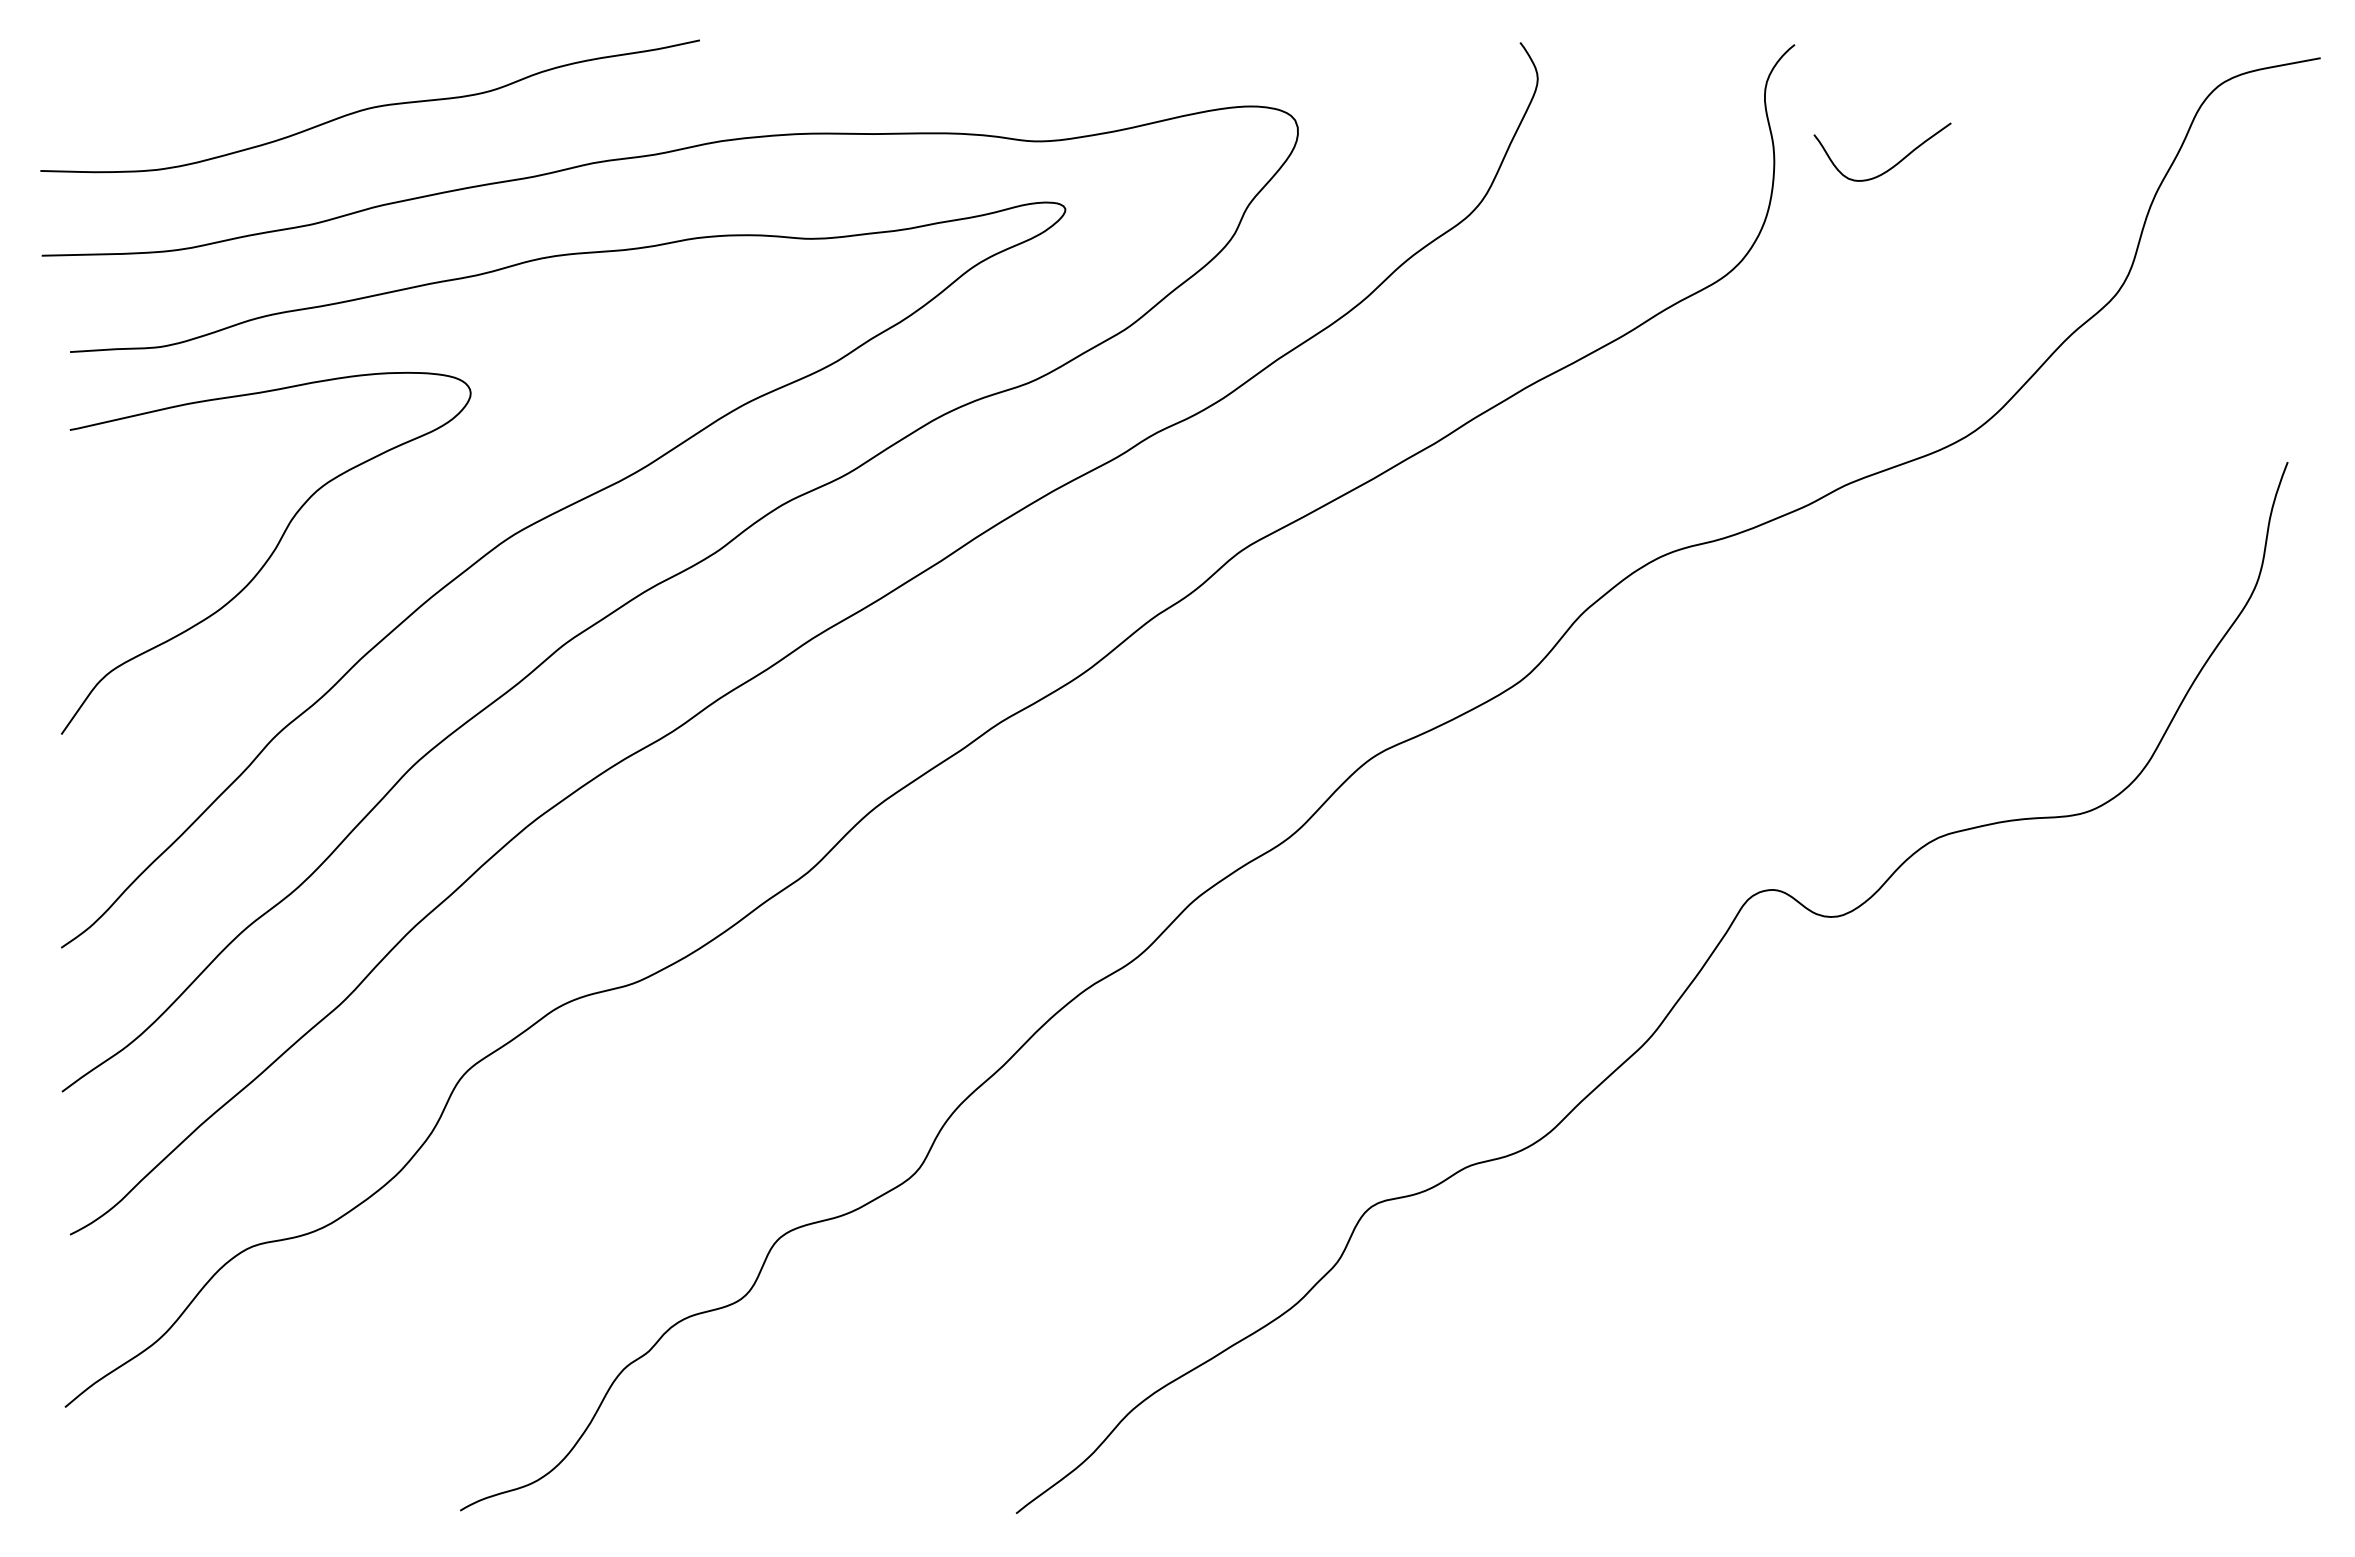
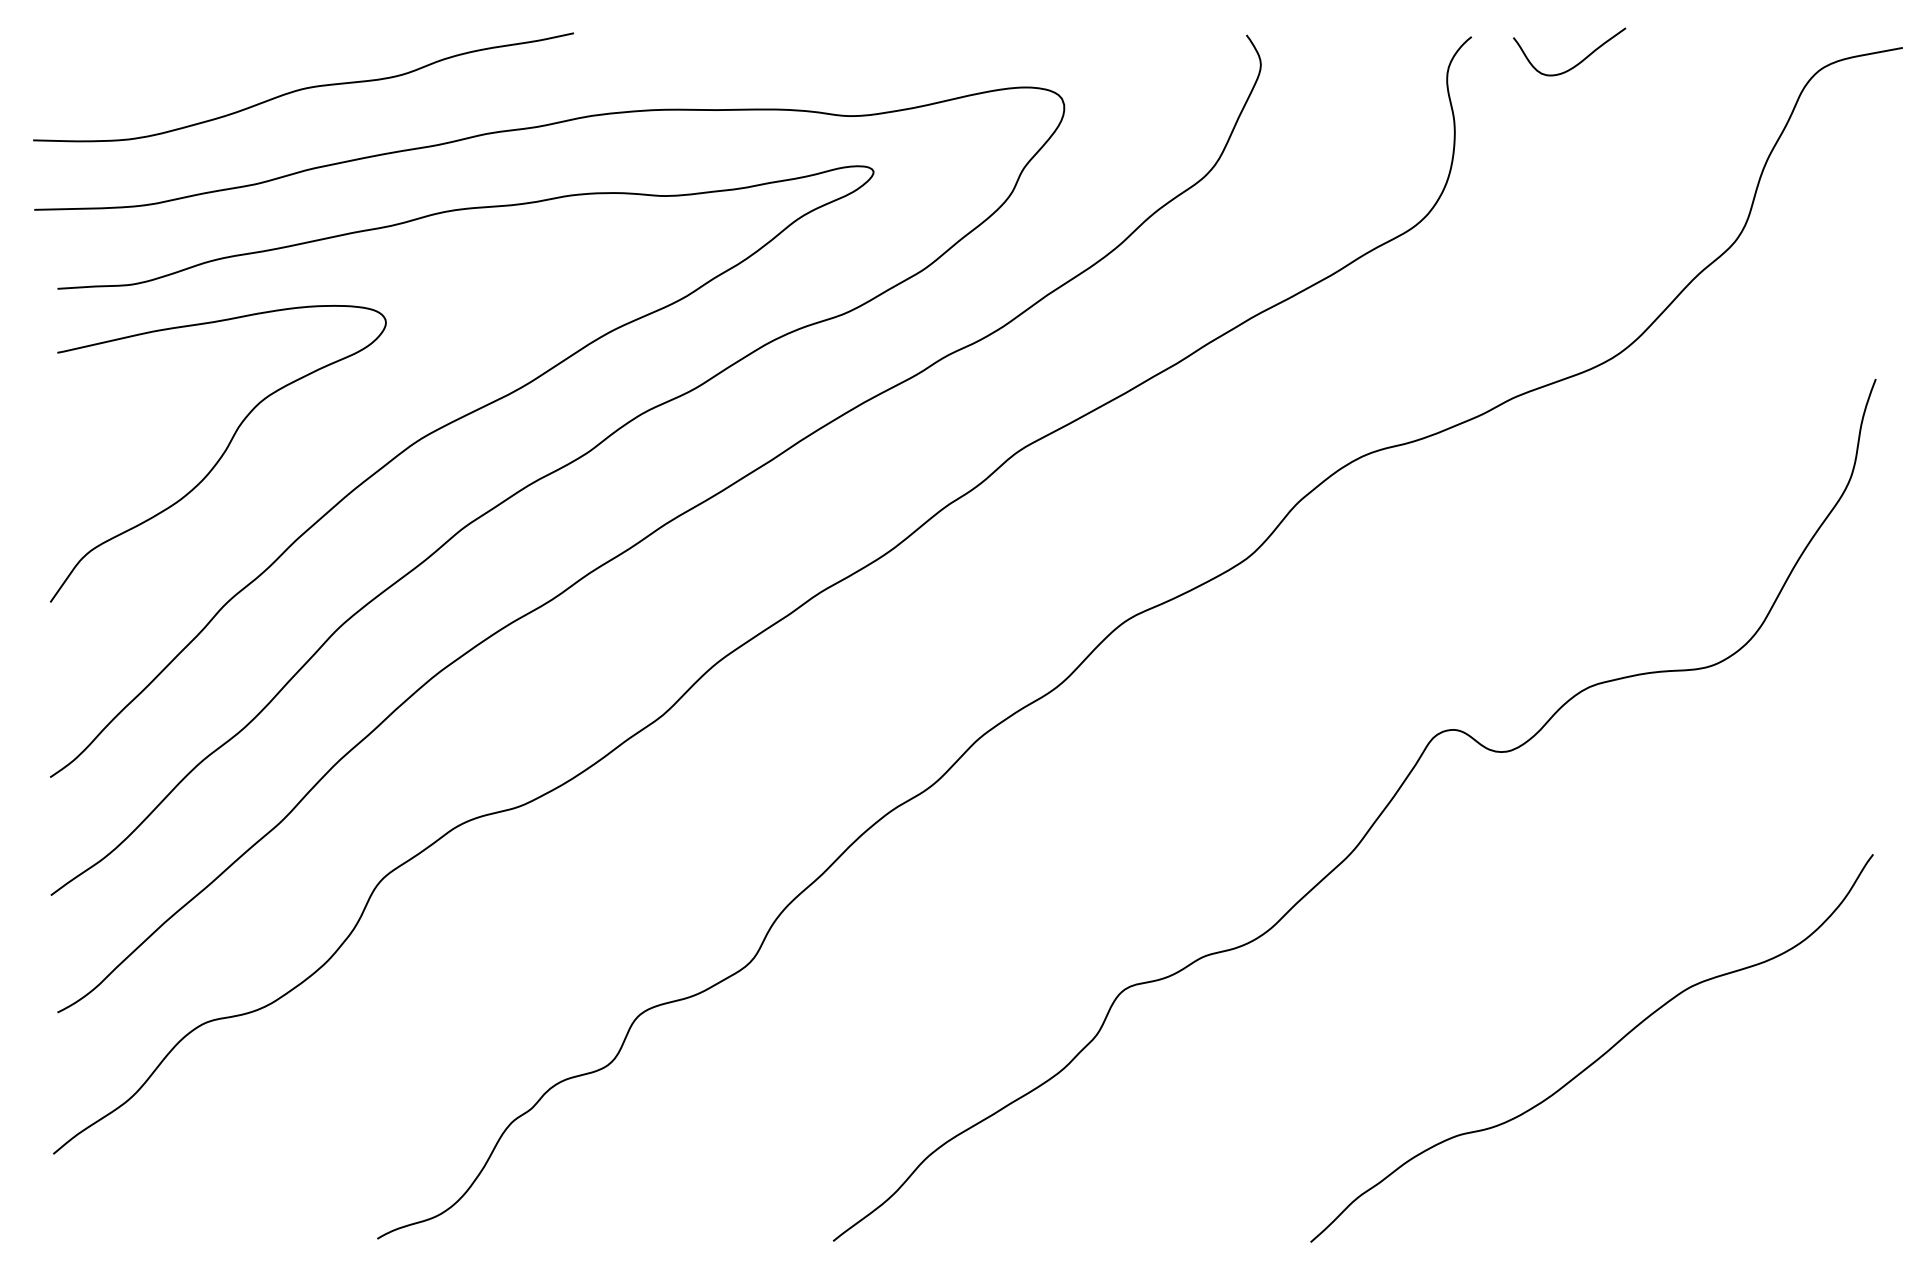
curve: (1893, 165) -> (1578, 62), moved
curve: (1950, 1288) -> (1599, 1056), added

